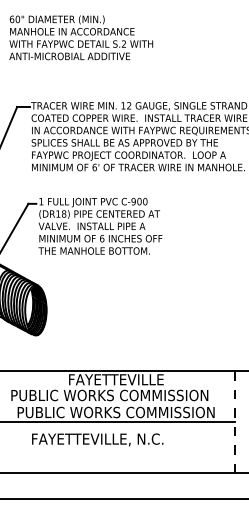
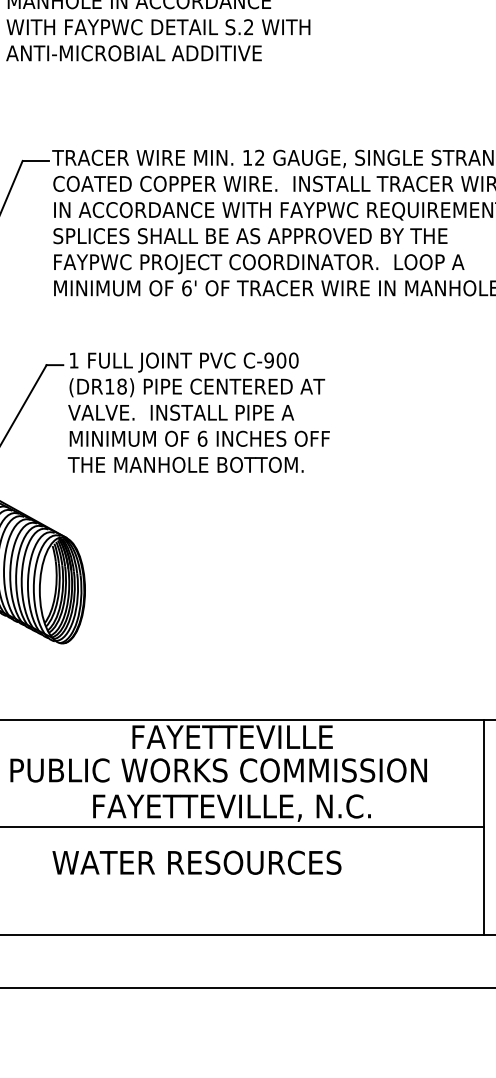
text: (115, 412) -> (230, 806), PUBLIC WORKS COMMISSION -> FAYETTEVILLE, N.C.
line: (235, 422) -> (484, 827), dashed -> solid
text: (99, 439) -> (196, 863), FAYETTEVILLE, N.C. -> WATER RESOURCES

